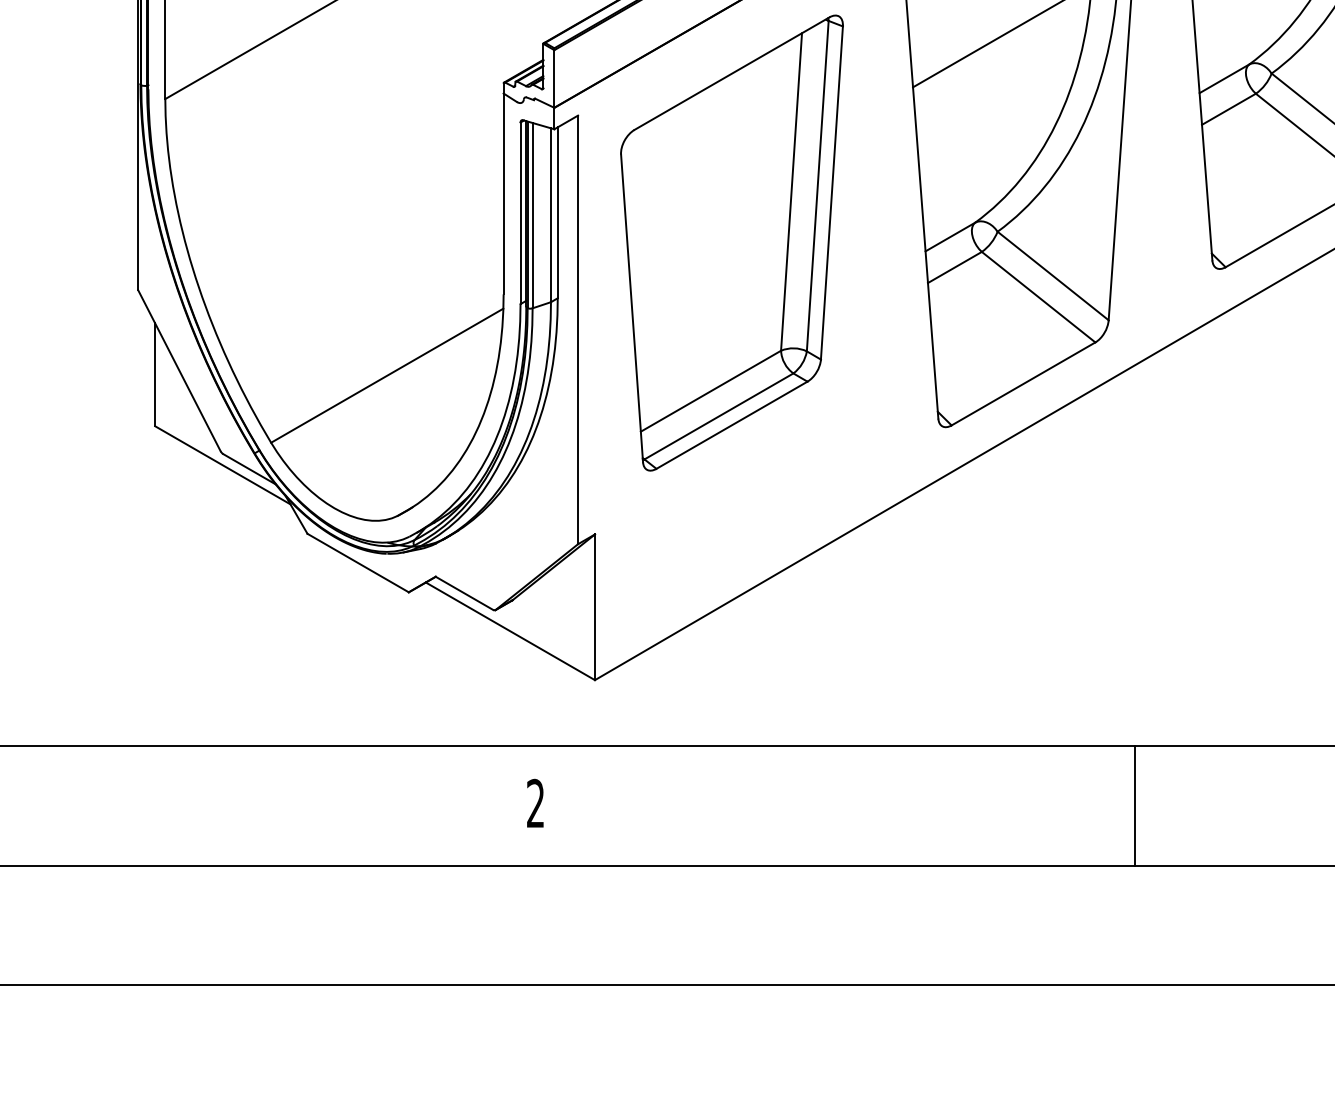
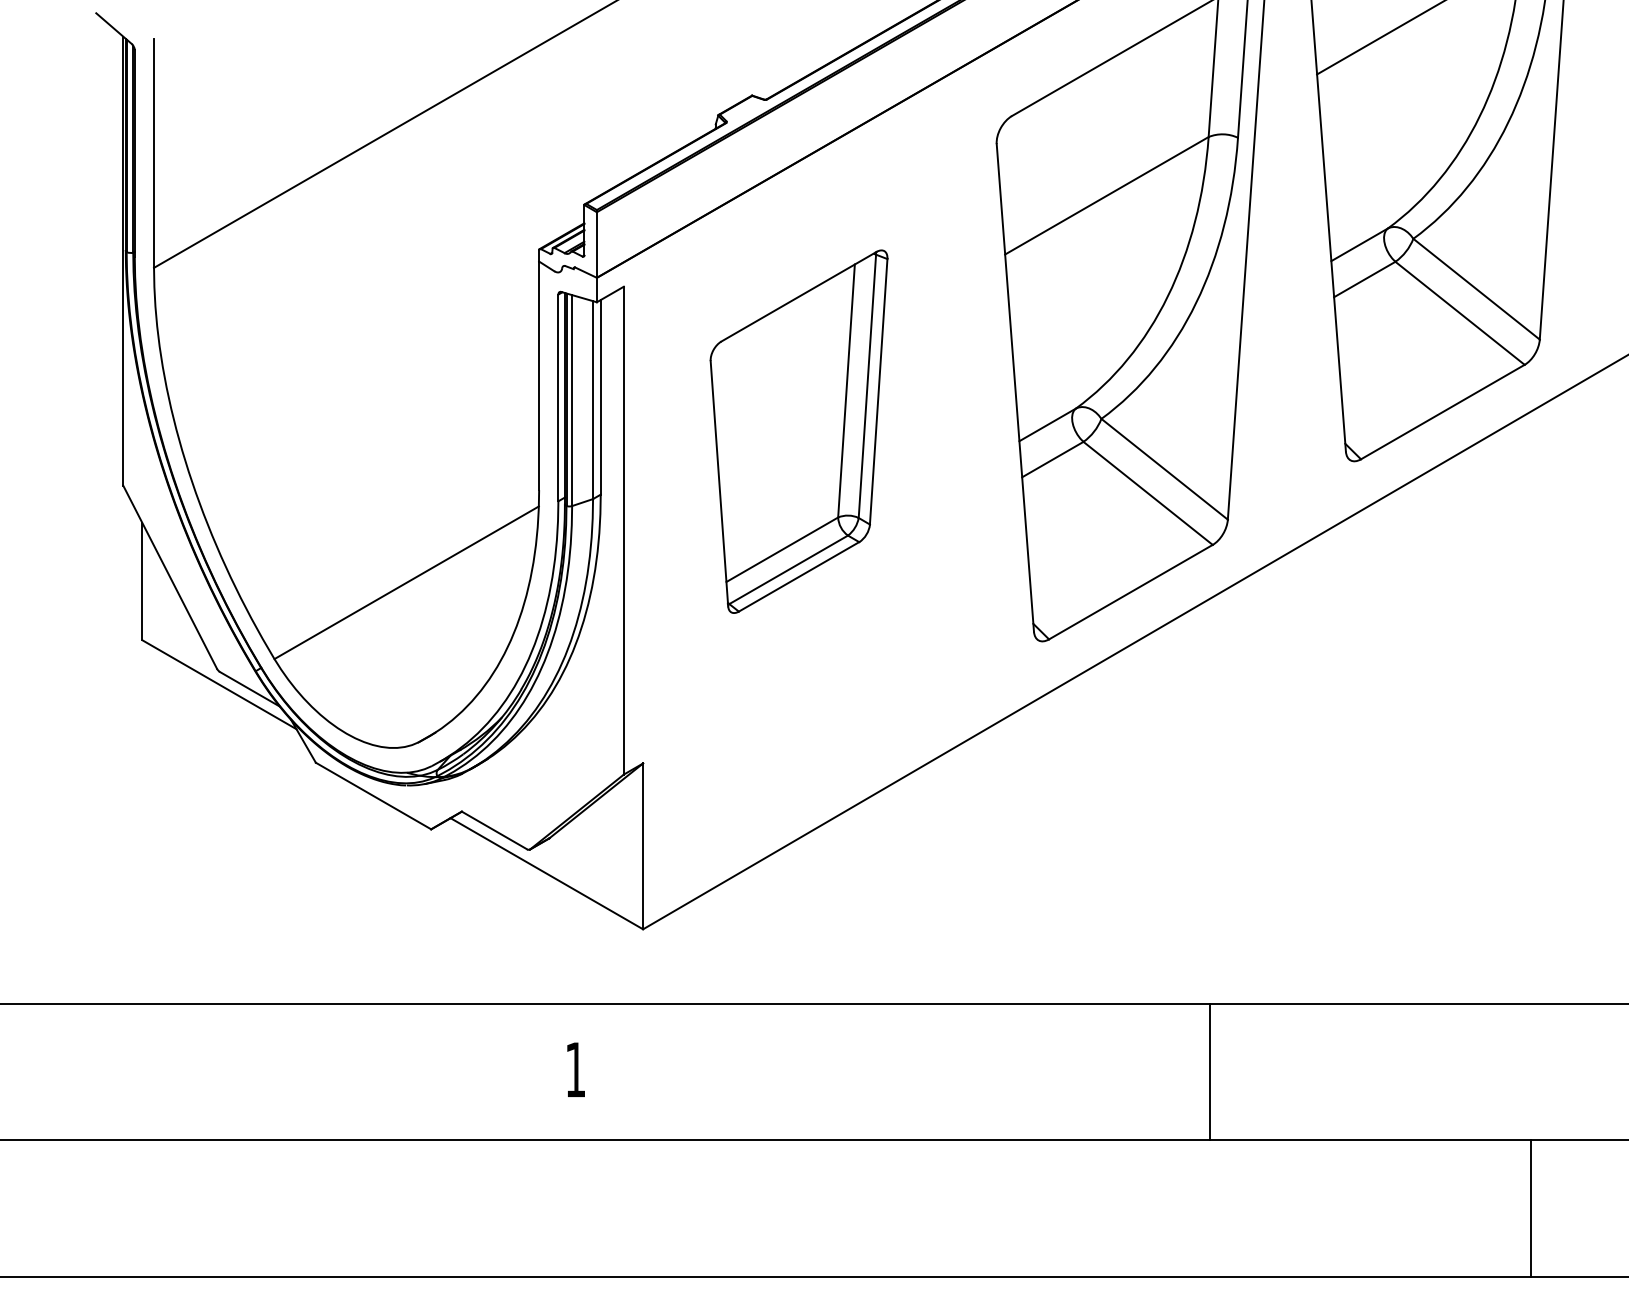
part: (731, 242) -> (798, 431), size x0.7
text: (534, 802) -> (574, 1068), 2 -> 1
line: (1135, 805) -> (1210, 1072), moved

